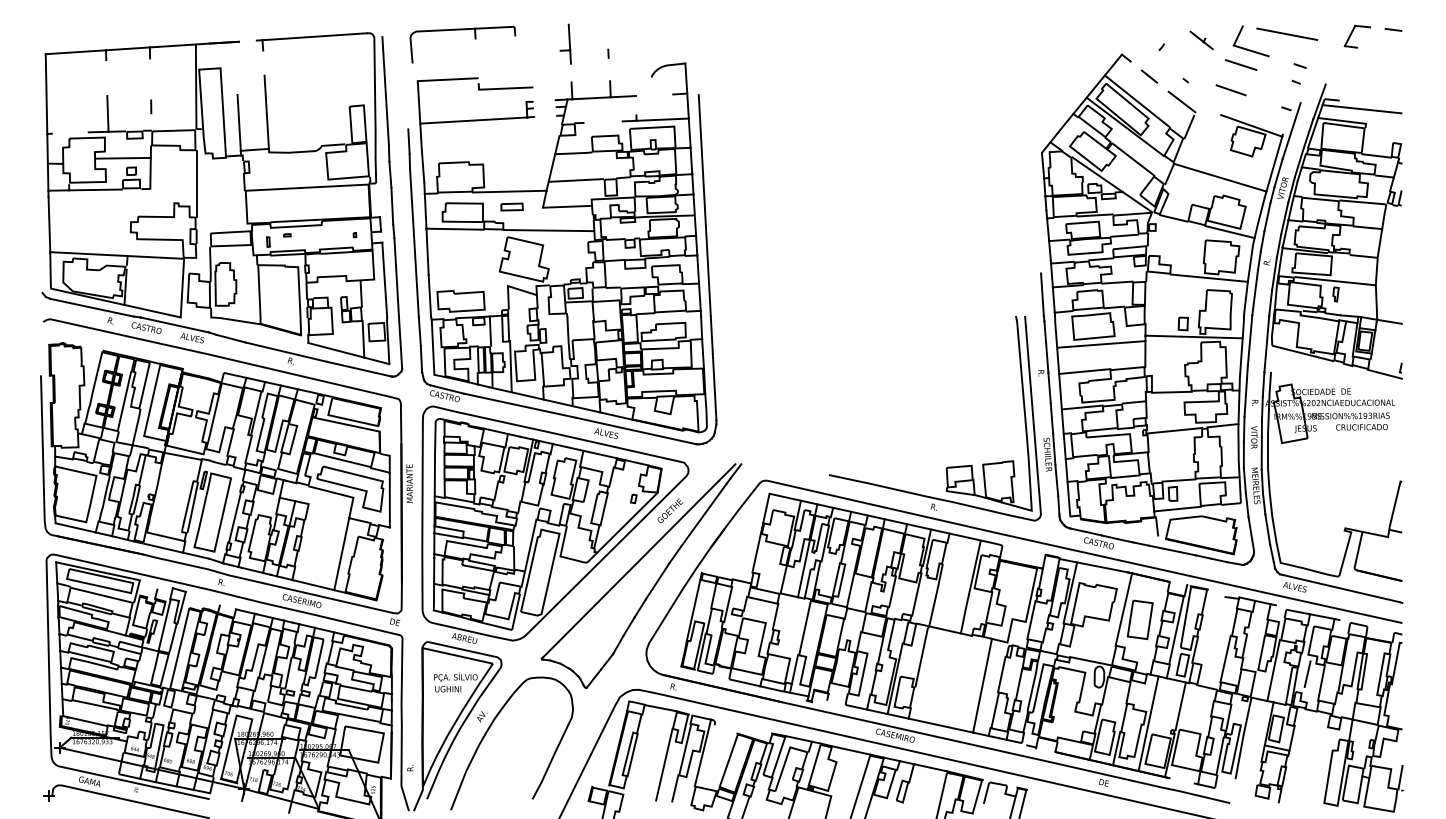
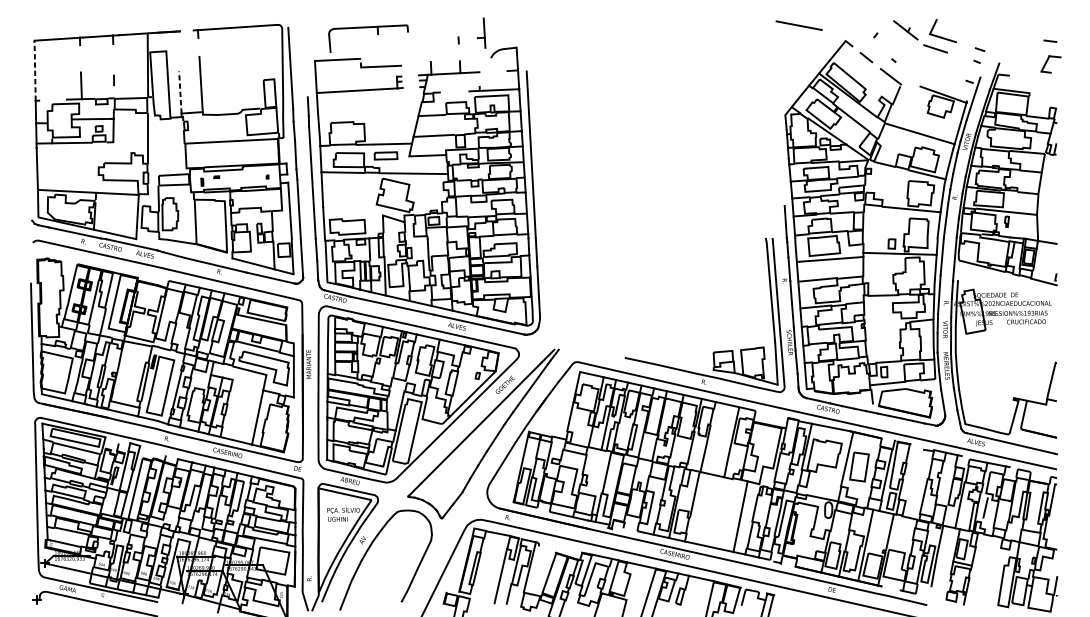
line: (1393, 29) -> (1050, 40), moved
line: (1287, 33) -> (799, 25), moved
part: (1356, 36) -> (1050, 64), moved
part: (474, 39) -> (377, 34), moved
part: (1201, 40) -> (905, 30), size x1.4
part: (565, 43) -> (481, 32), moved
line: (1230, 90) -> (927, 68), removed
line: (46, 94) -> (35, 71), solid -> dashed
line: (1136, 101) -> (856, 76), removed
line: (1361, 109) -> (1026, 82), removed
line: (239, 122) -> (180, 92), solid -> dashed
part: (511, 206) -> (385, 155), size x1.4
line: (1174, 430) -> (885, 324), removed

